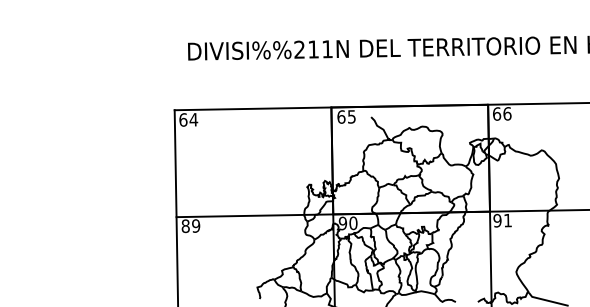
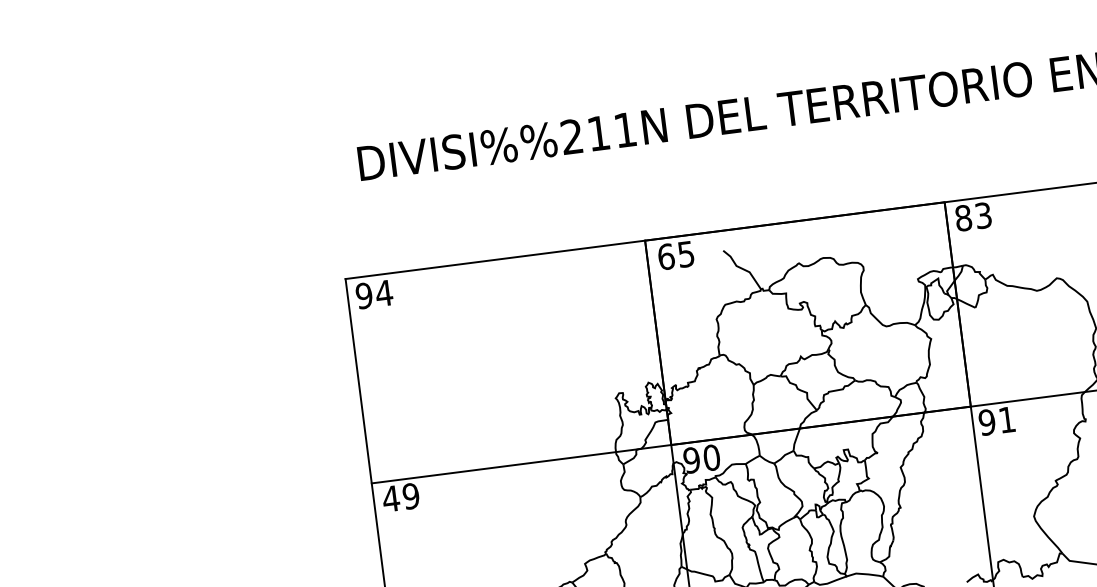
text: (502, 113) -> (974, 215), 66 -> 83
text: (183, 119) -> (364, 294), 64 -> 94
text: (185, 226) -> (390, 499), 89 -> 49

